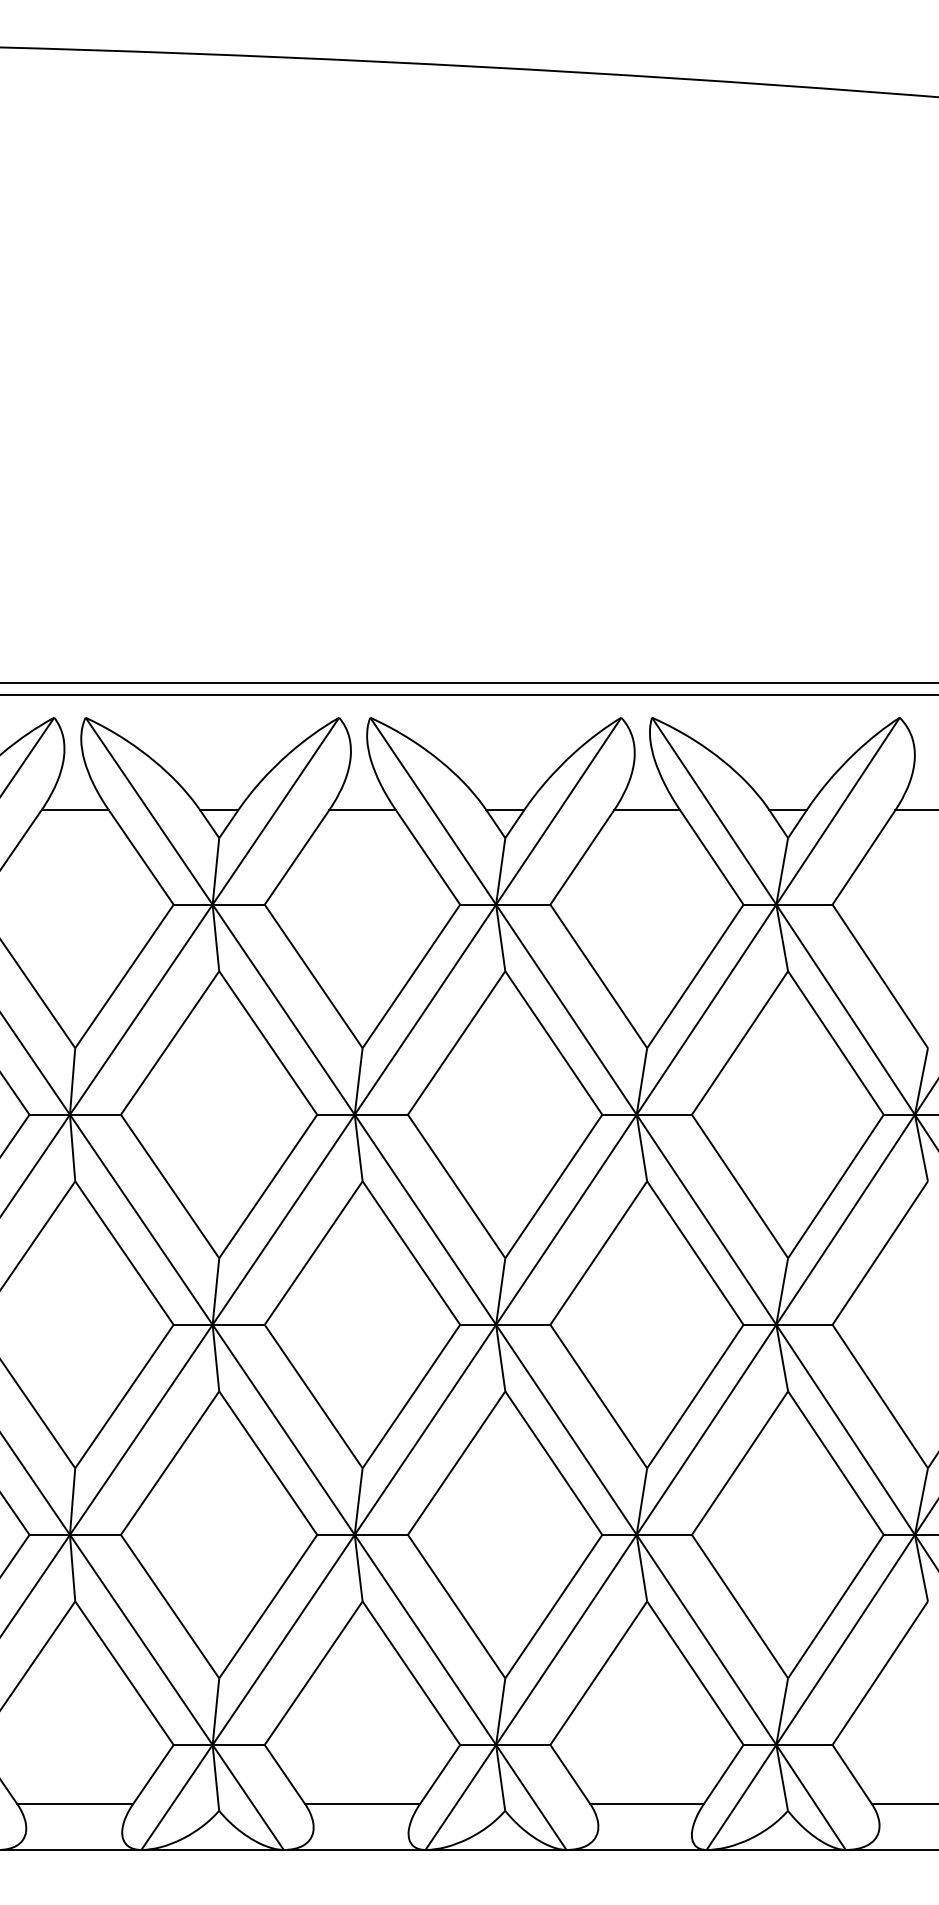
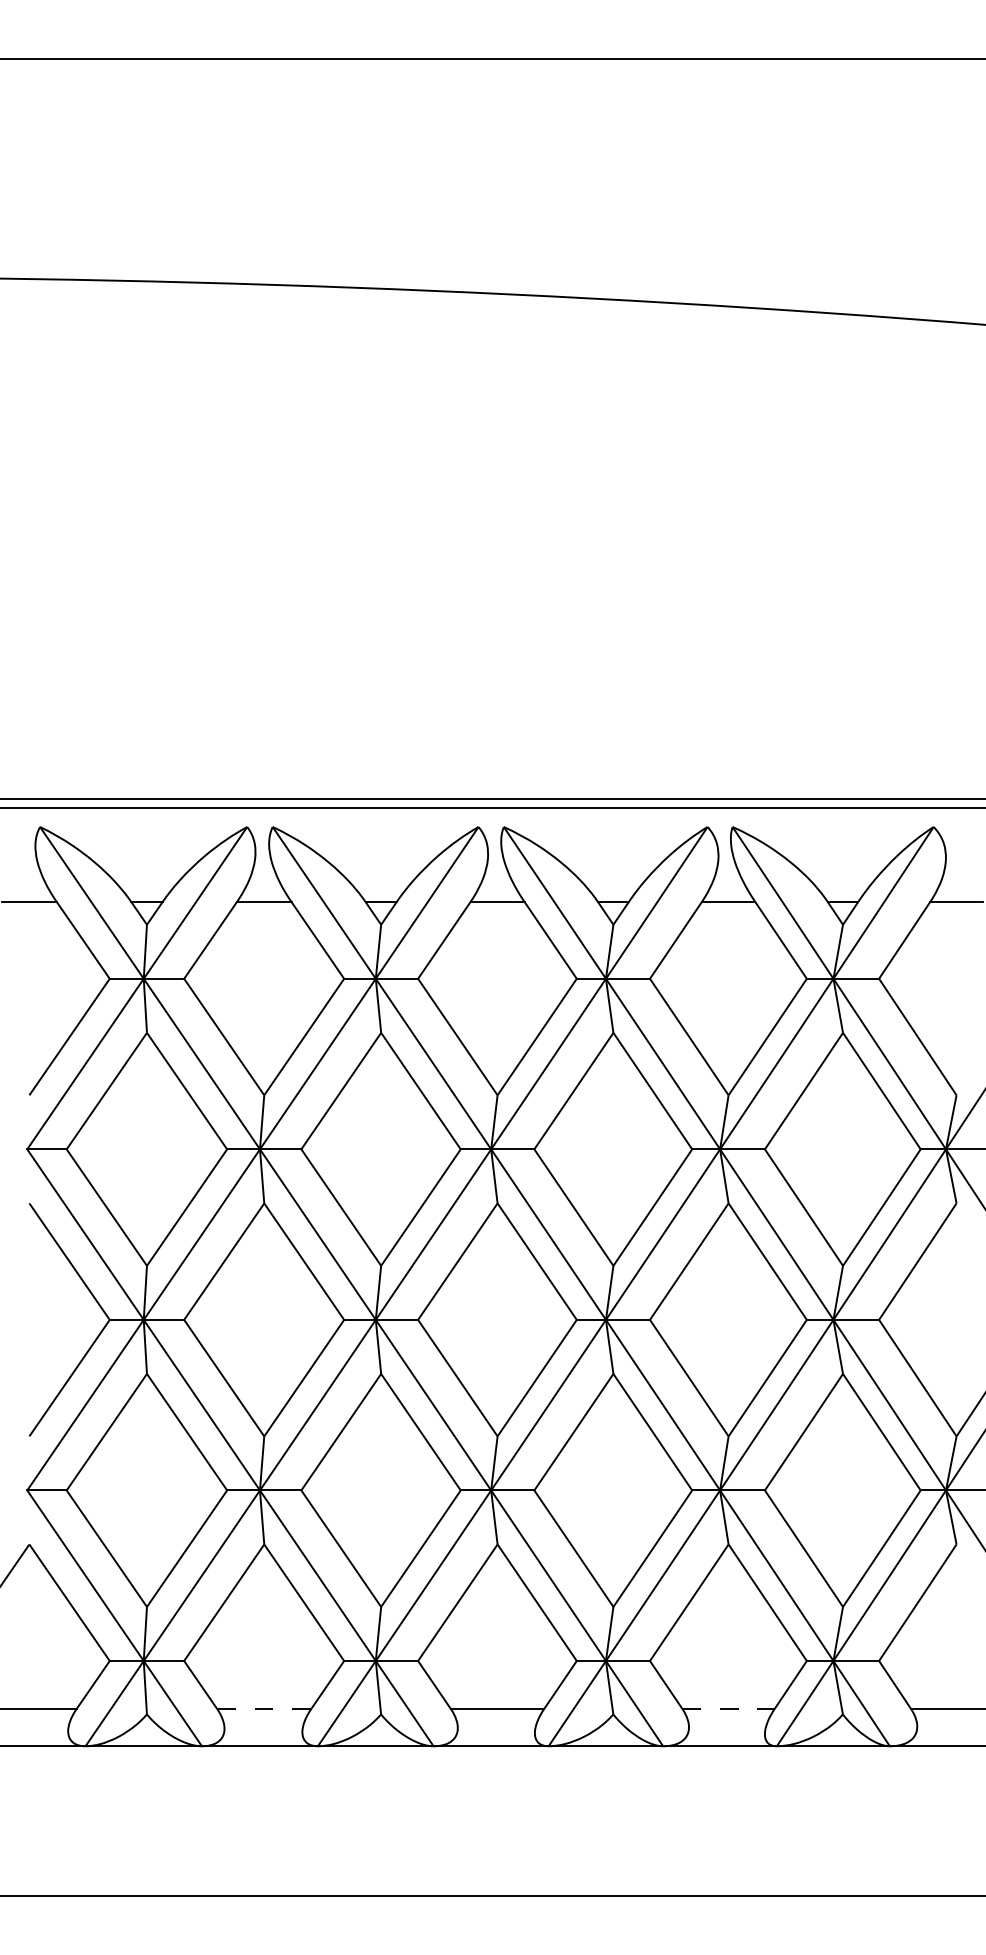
line: (75, 1803) -> (264, 1708), solid -> dashed
line: (648, 1803) -> (729, 1708), solid -> dashed

